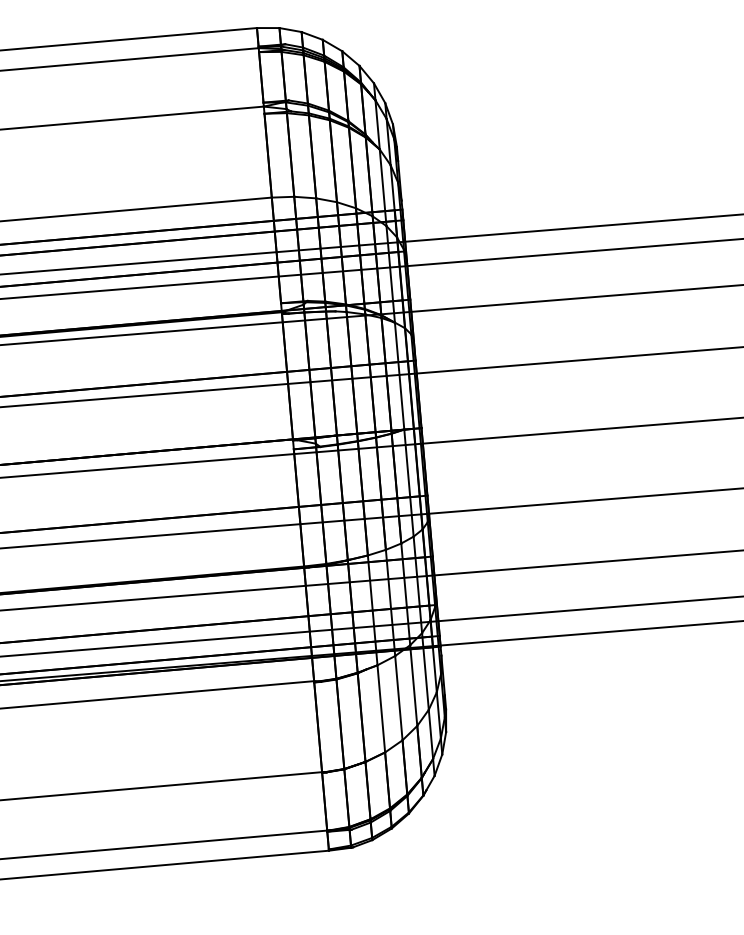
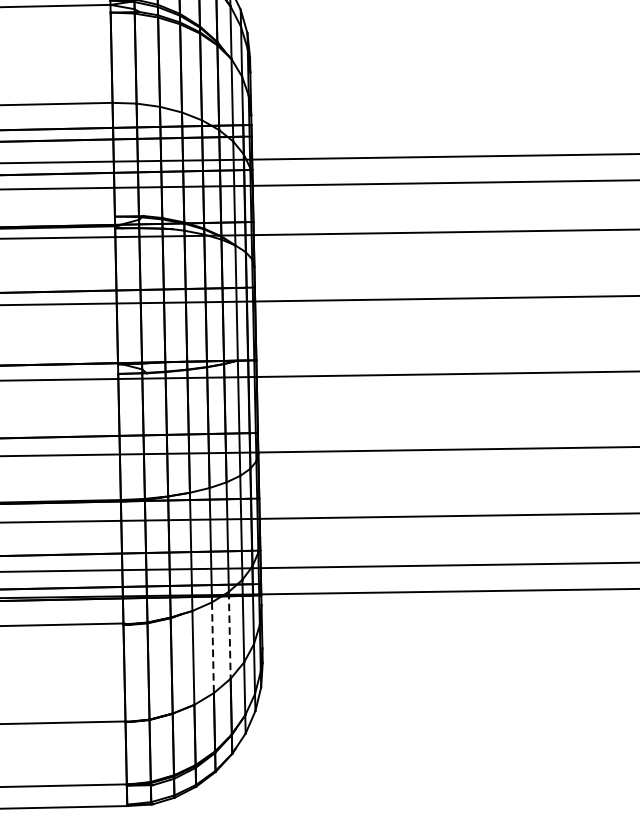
line: (413, 685) -> (229, 635), solid -> dashed
line: (398, 698) -> (212, 648), solid -> dashed

